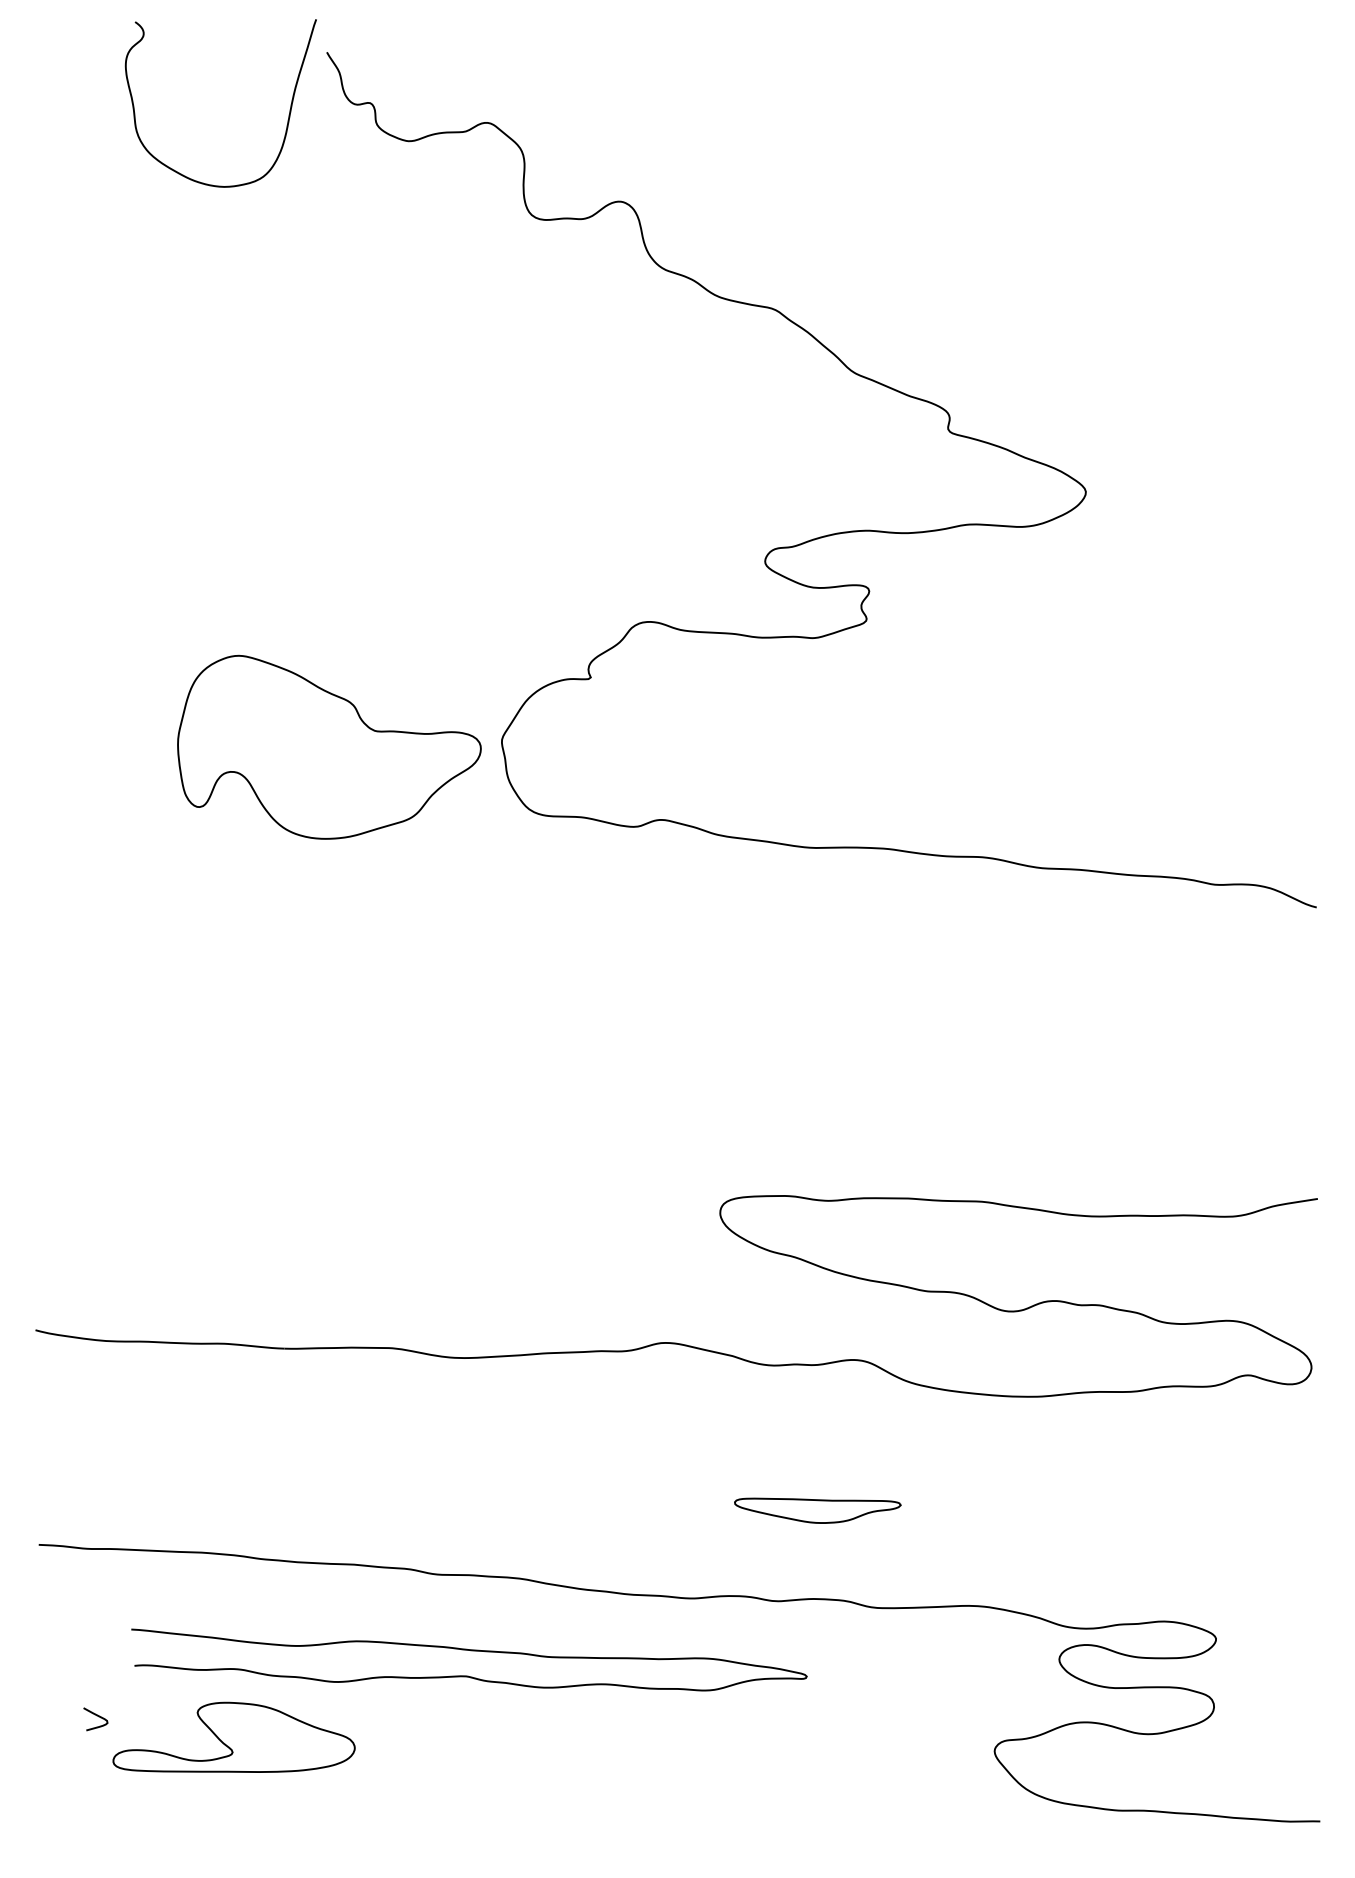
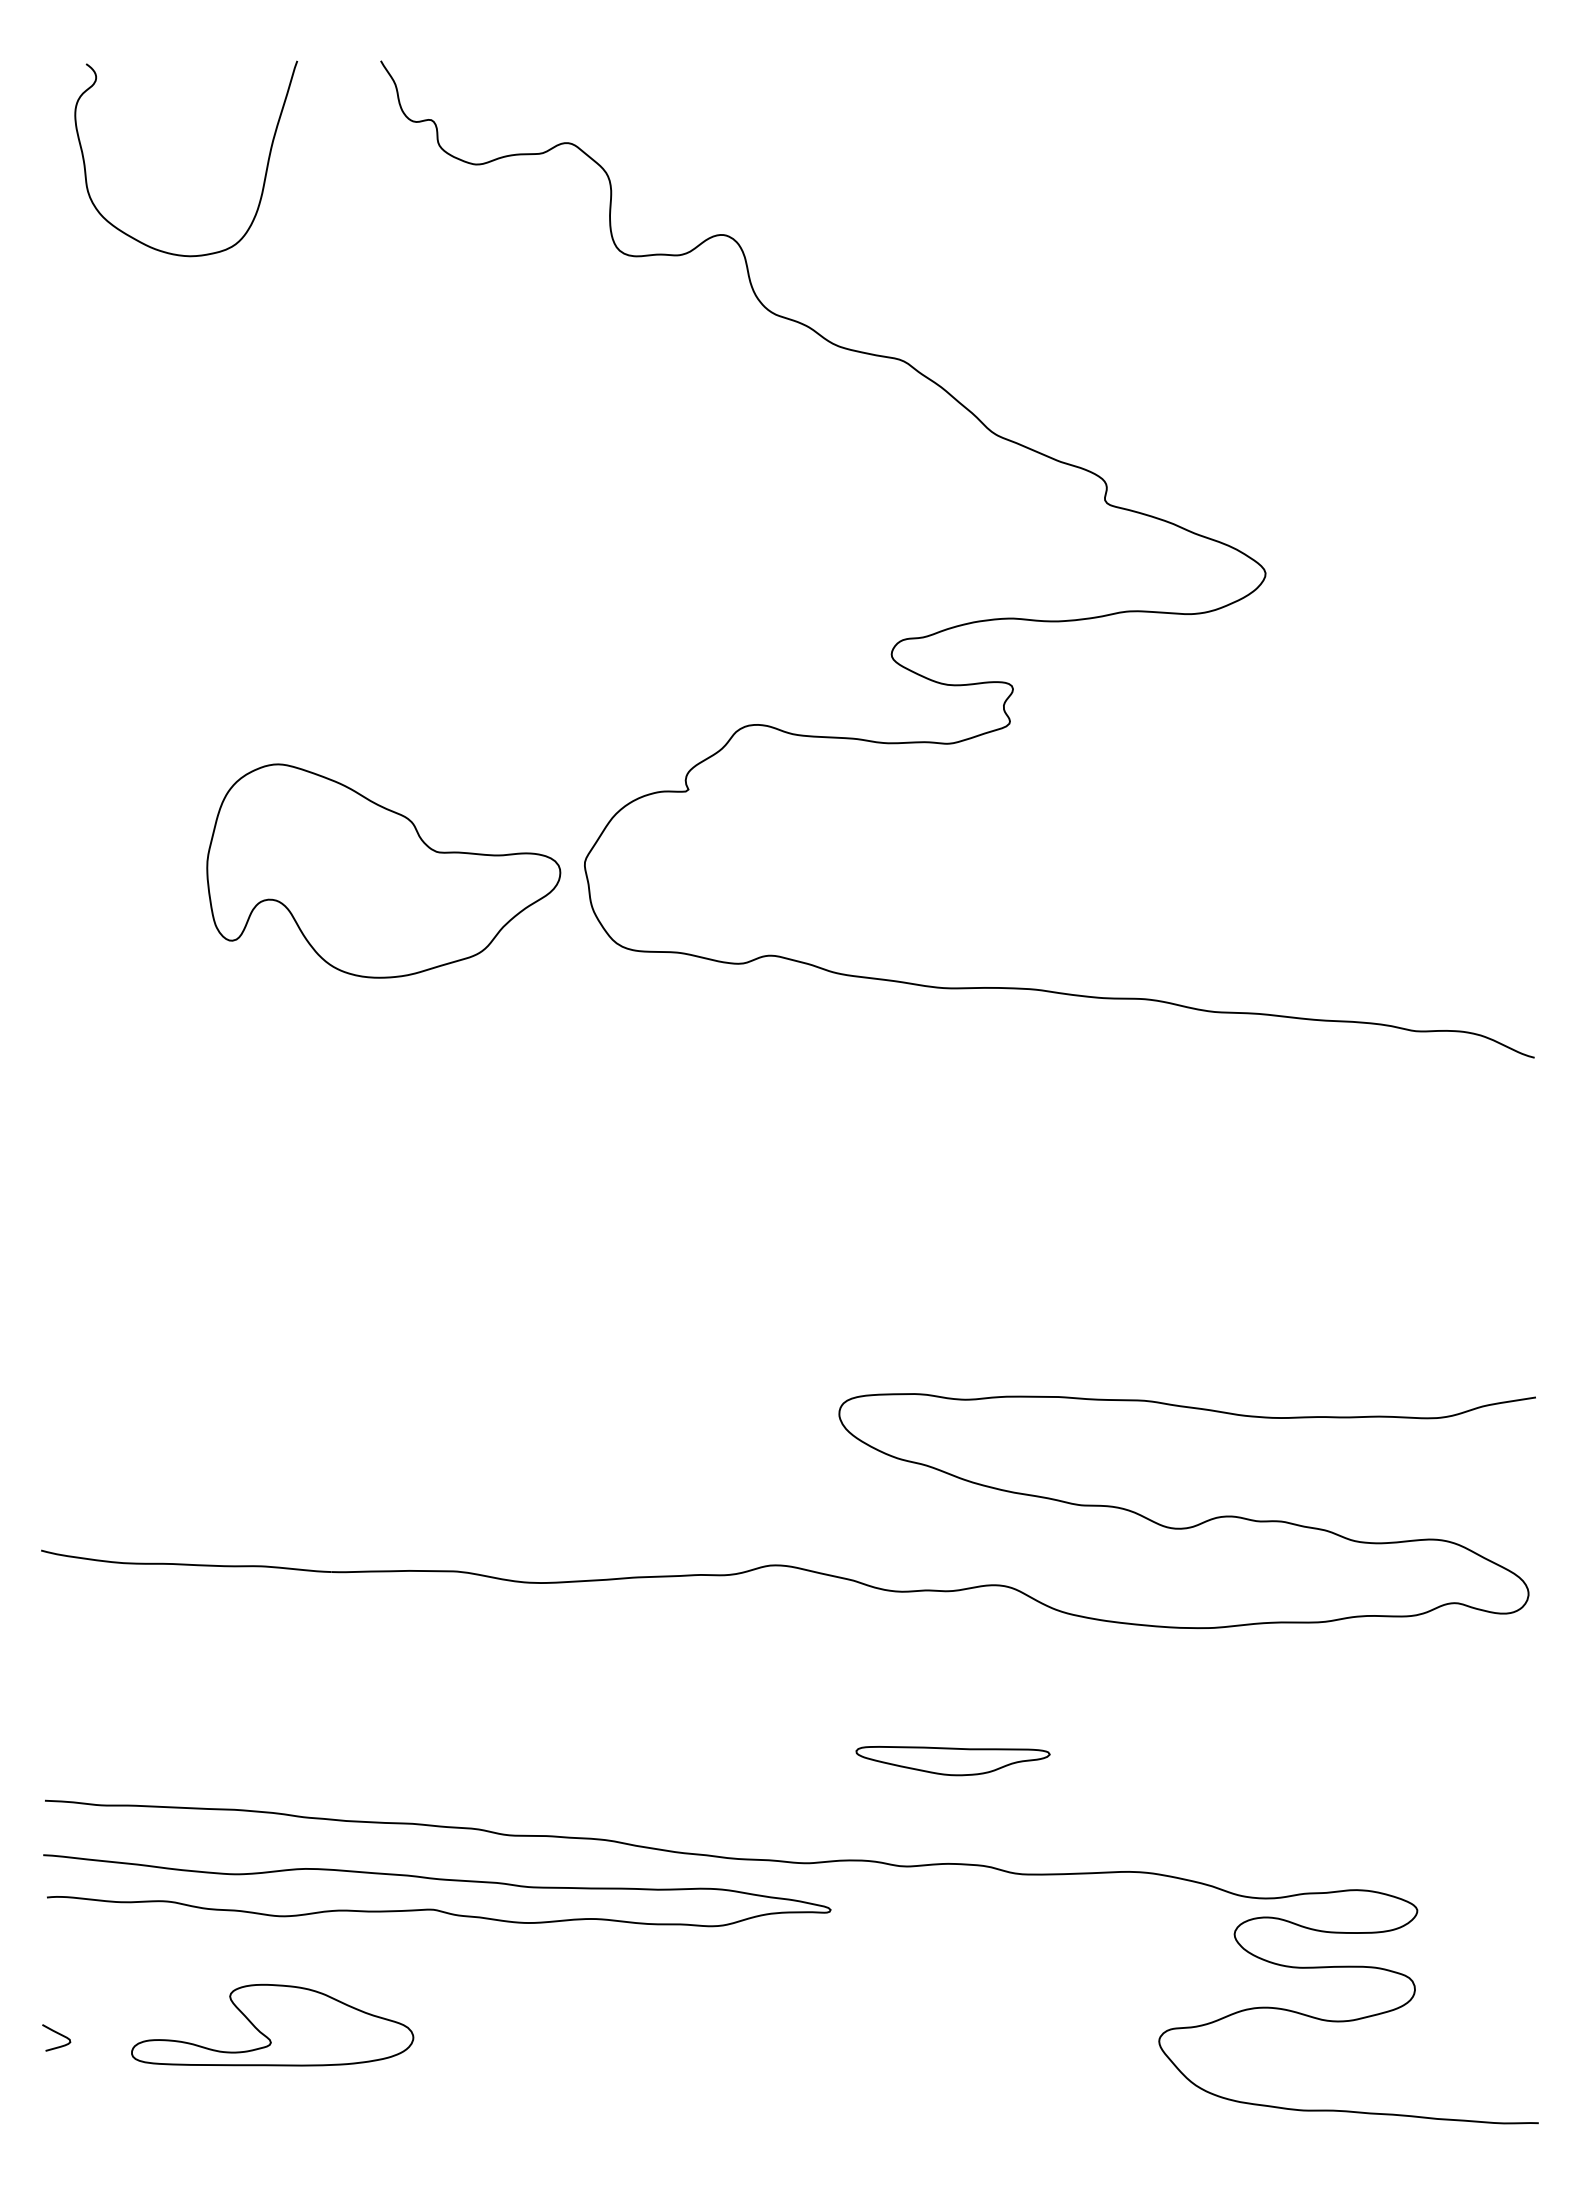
curve: (288, 114) -> (264, 171), moved
curve: (470, 1651) -> (438, 1880), moved
curve: (96, 1716) -> (57, 2034), moved

